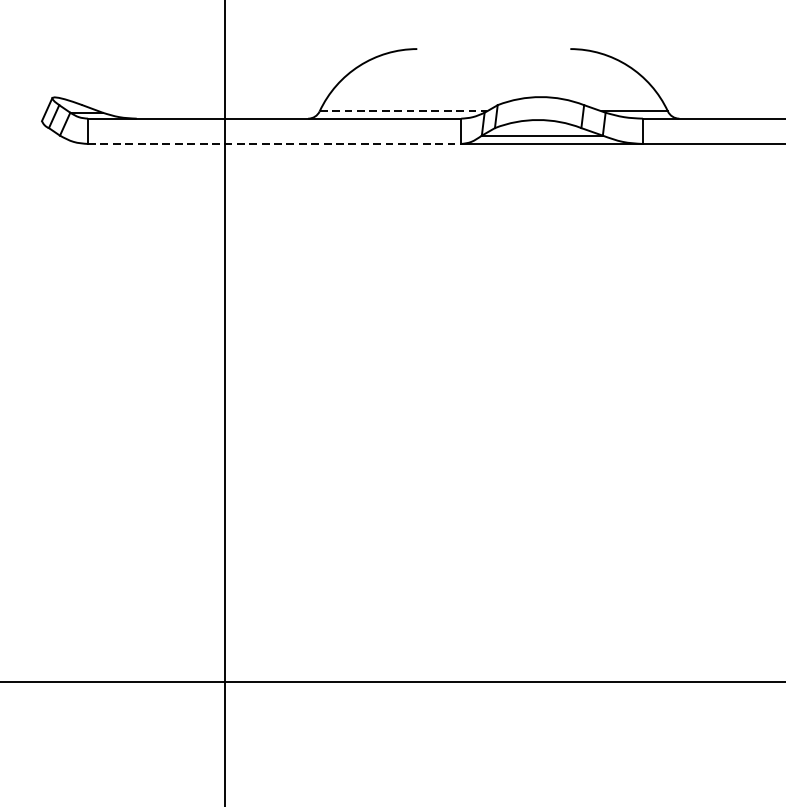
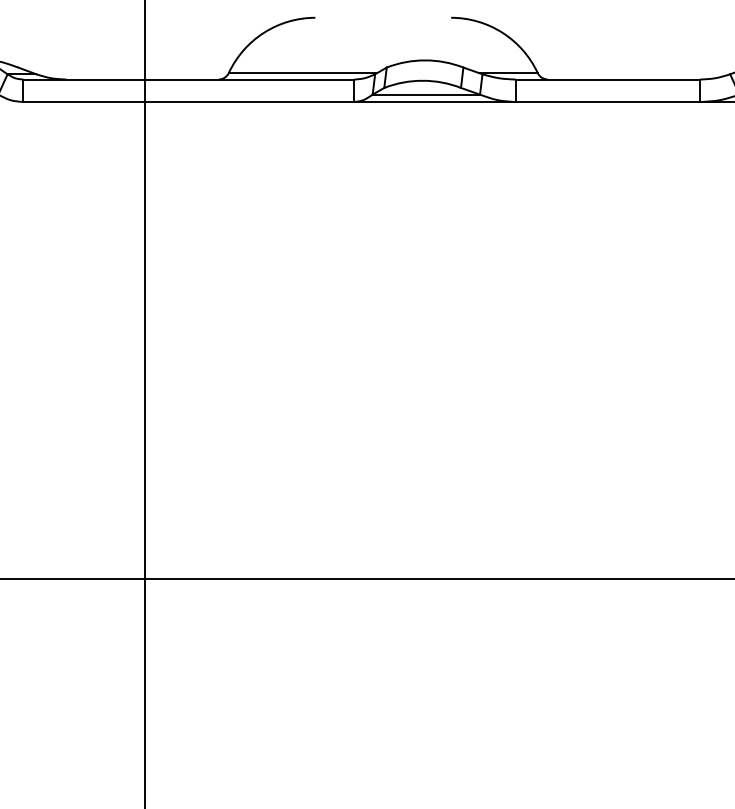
line: (403, 111) -> (303, 73), dashed -> solid
line: (274, 144) -> (188, 102), dashed -> solid

